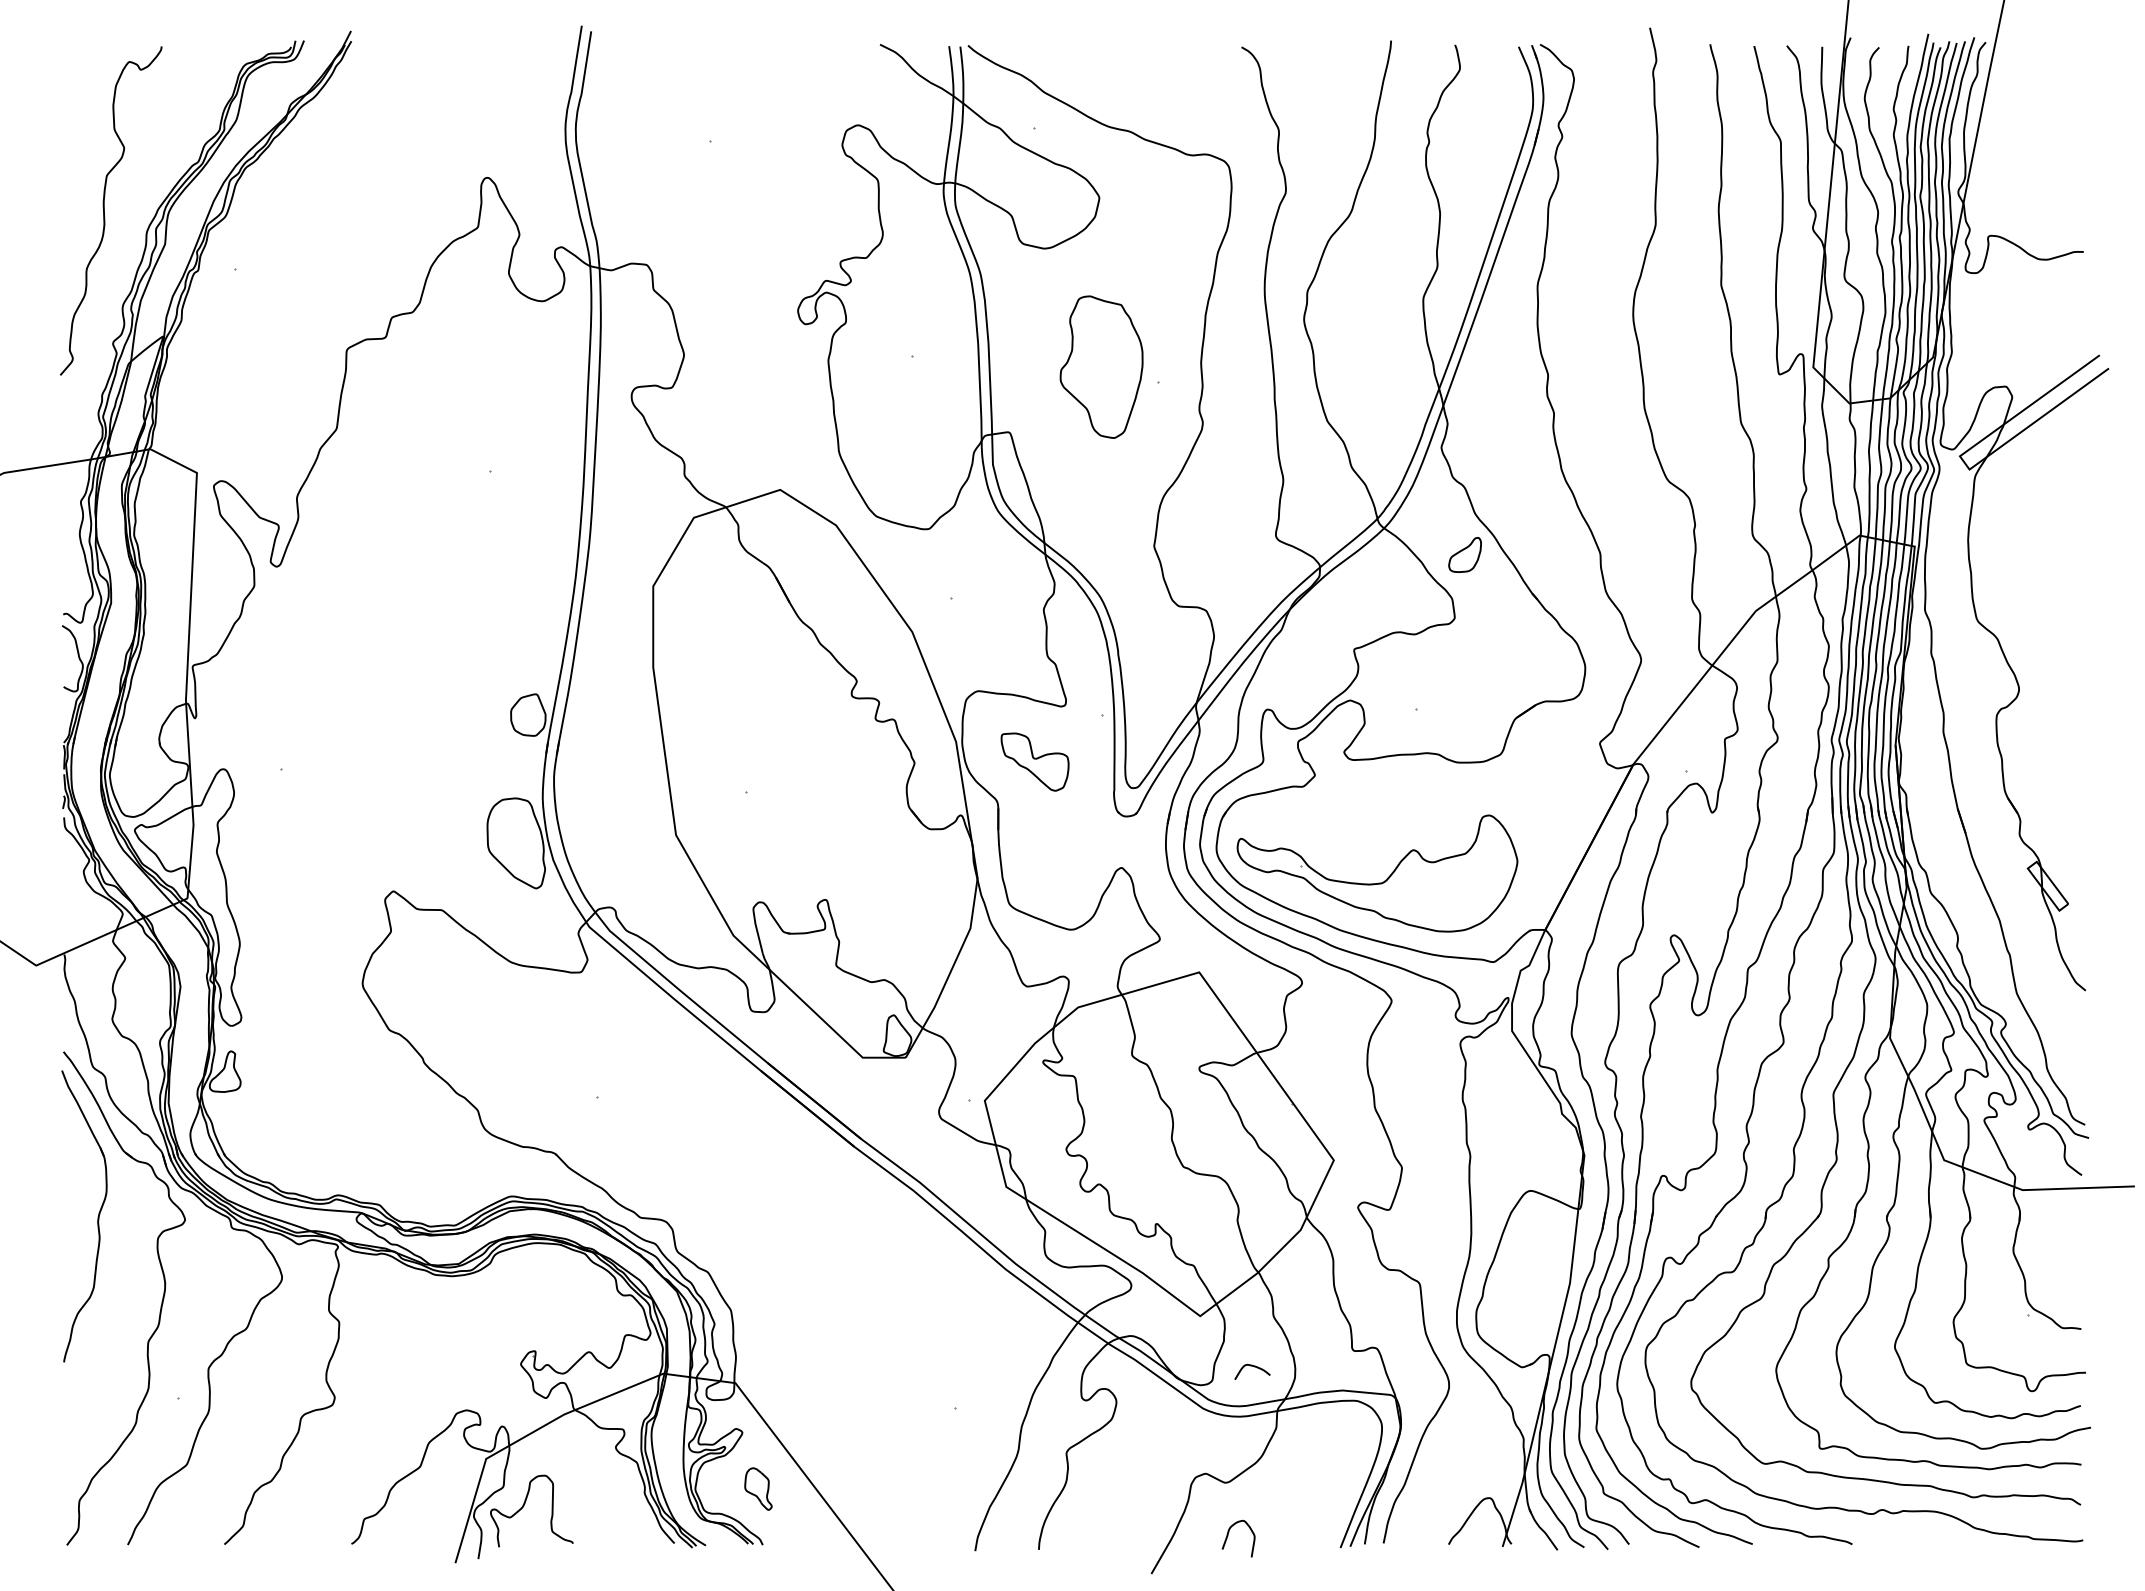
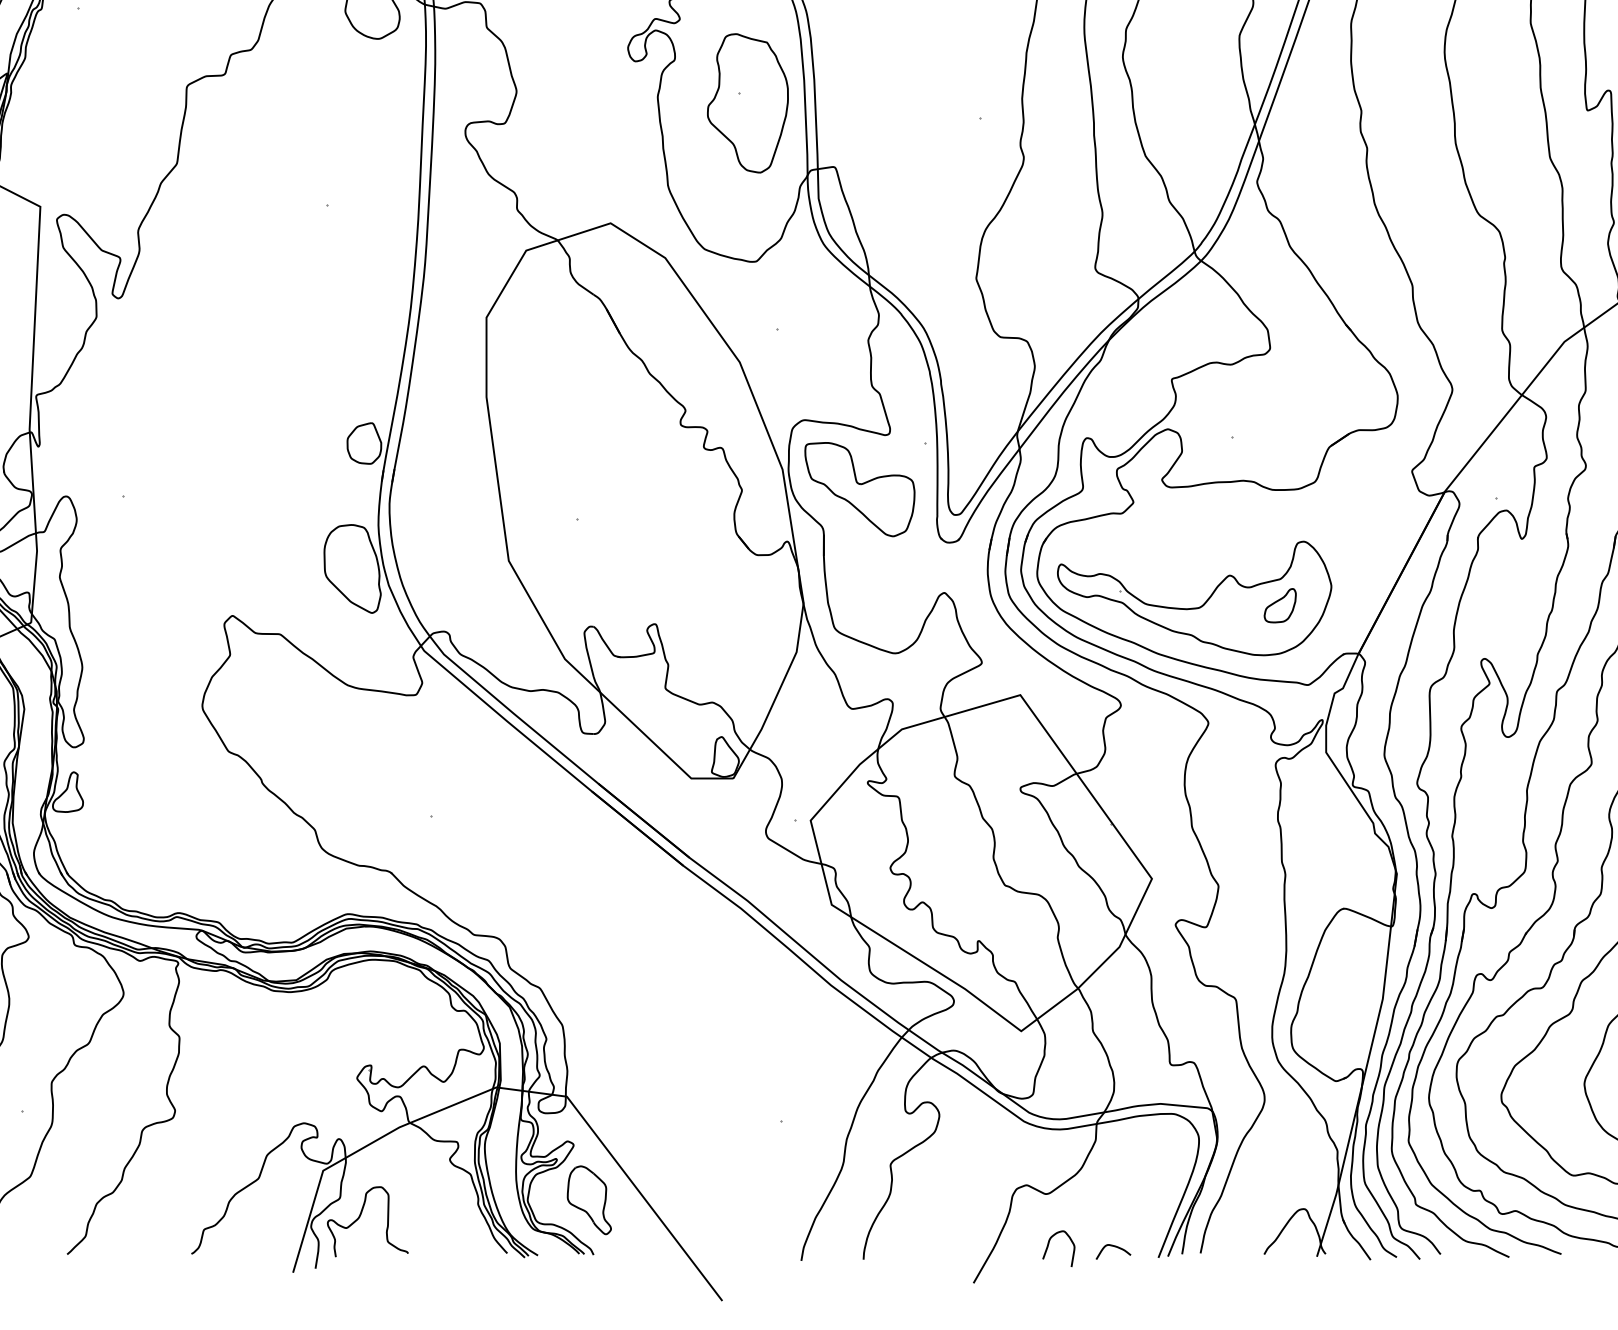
part: (1101, 366) -> (747, 102), moved
part: (1464, 554) -> (1279, 605), moved
part: (1034, 761) -> (859, 488), size x1.67
curve: (1254, 1367) -> (1115, 1247), moved
part: (758, 1488) -> (589, 1199), size x1.67

